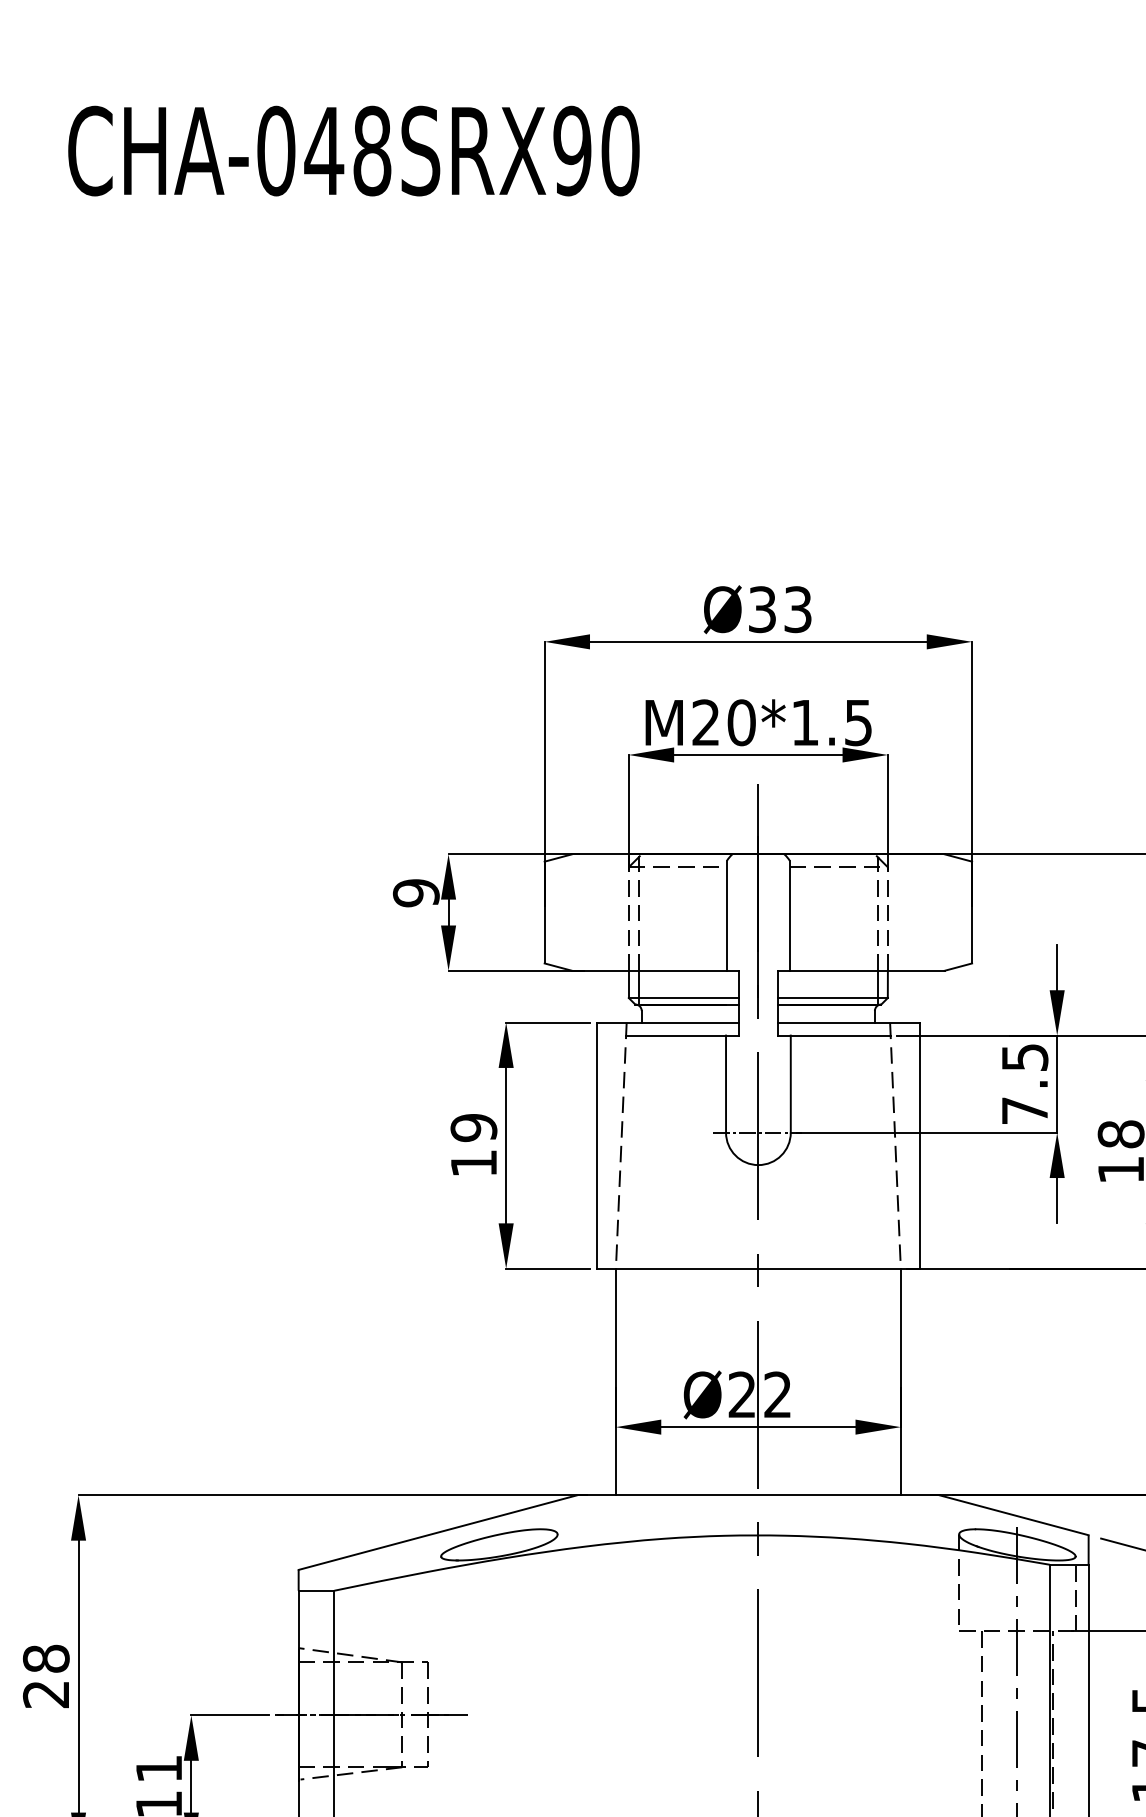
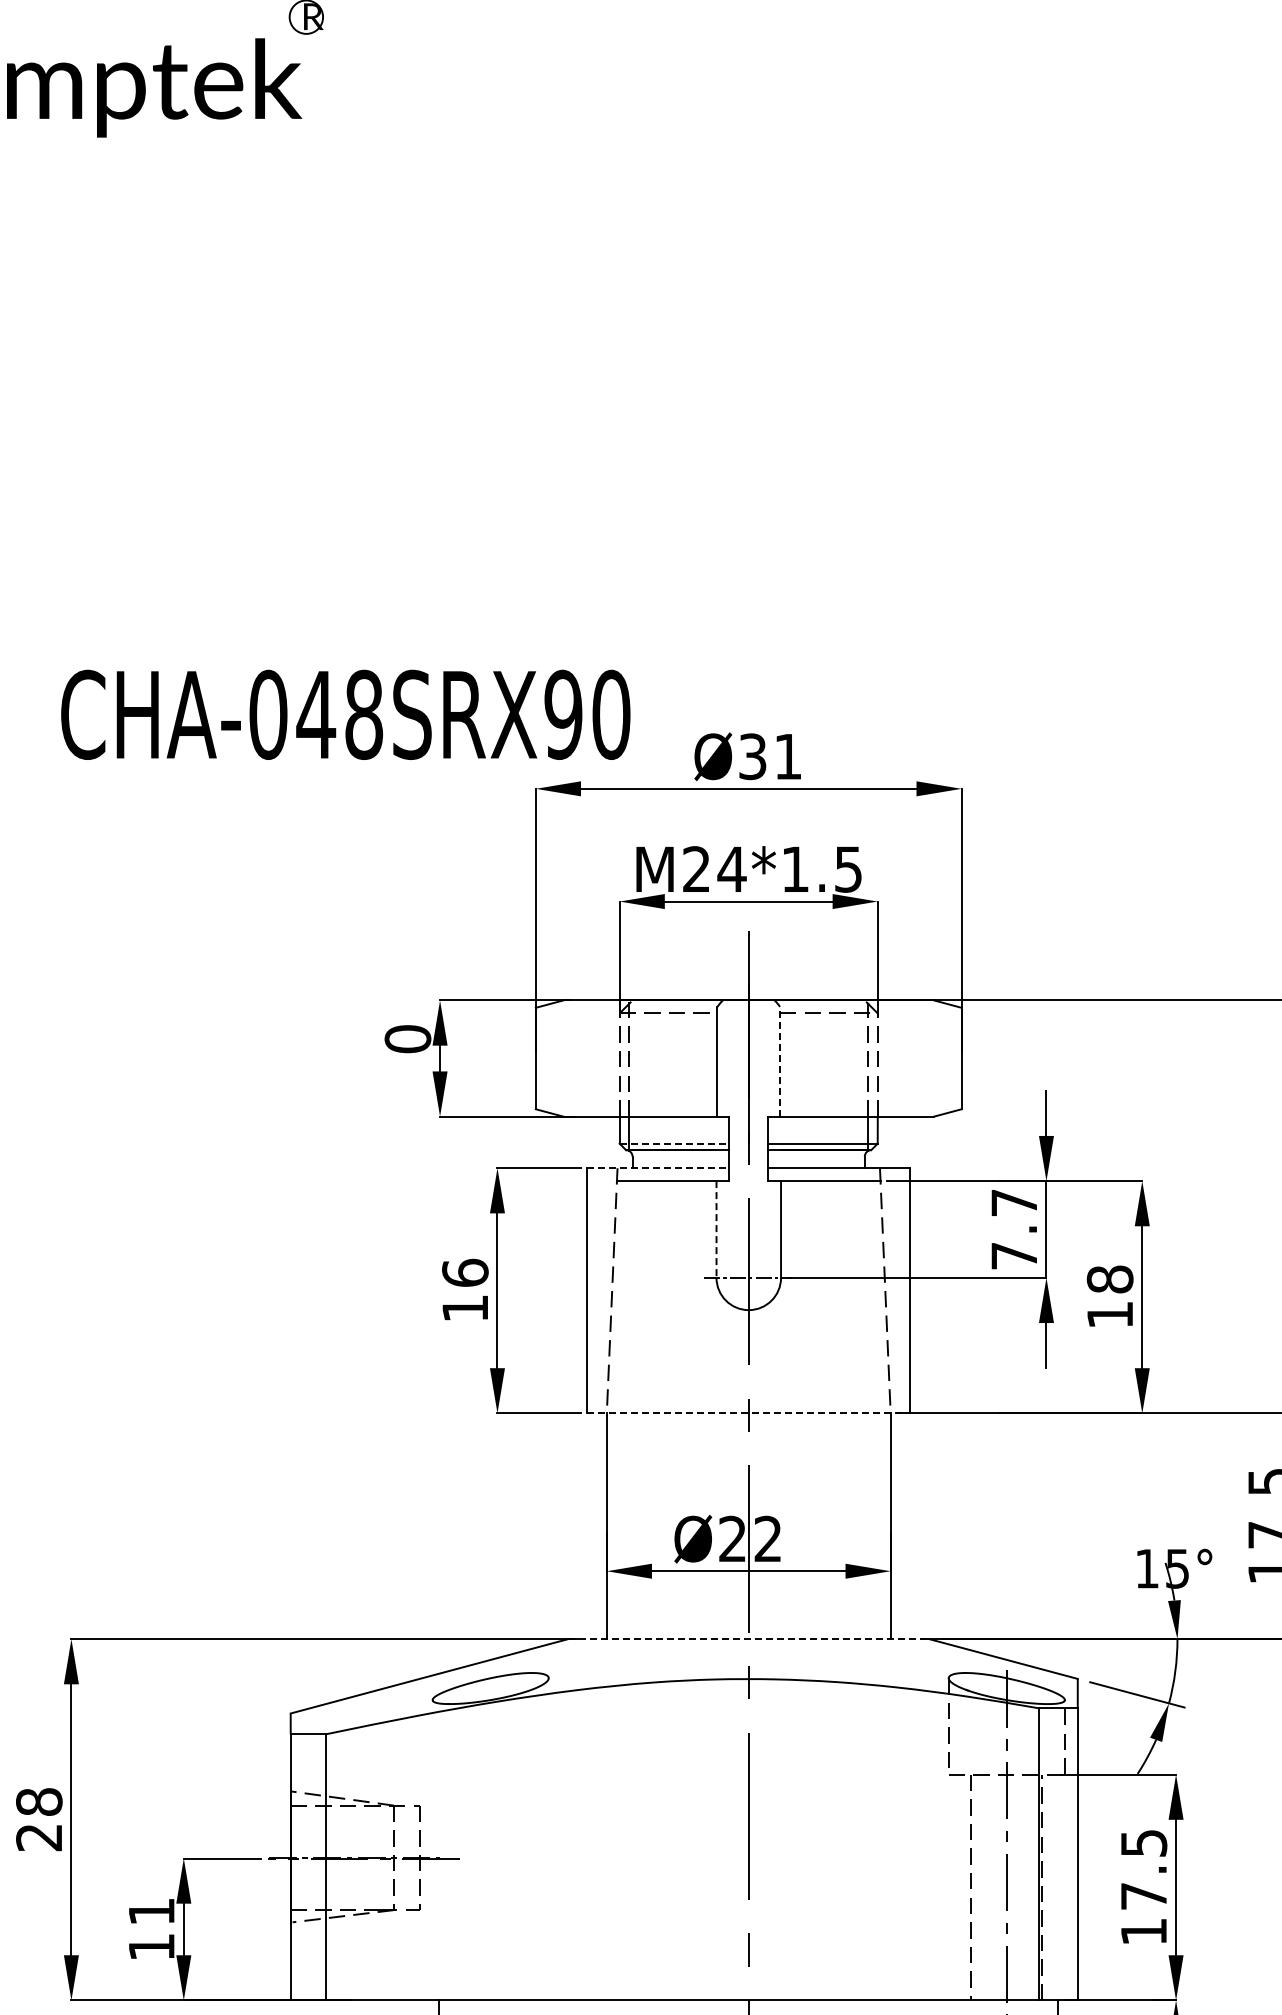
text: (353, 150) -> (345, 714), moved
text: (798, 609) -> (788, 756), Ø33 -> Ø31
text: (741, 722) -> (731, 869), M20*1.5 -> M24*1.5
text: (415, 893) -> (407, 1039), 9 -> 0
line: (790, 915) -> (780, 1061), solid -> dashed
line: (683, 997) -> (674, 1143), solid -> dashed
line: (667, 1022) -> (658, 1168), solid -> dashed
text: (1025, 1058) -> (1014, 1203), 7.5 -> 7.7
line: (726, 1085) -> (716, 1230), solid -> dashed
text: (474, 1127) -> (465, 1272), 19 -> 16
line: (759, 1268) -> (749, 1413), solid -> dashed
line: (758, 1495) -> (748, 1639), solid -> dashed

